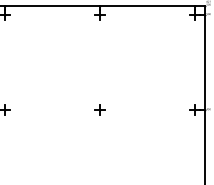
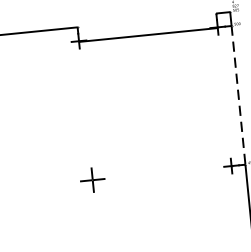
line: (147, 5) -> (148, 34), moved
line: (204, 62) -> (238, 95), solid -> dashed
part: (99, 109) -> (92, 178), size x1.6

